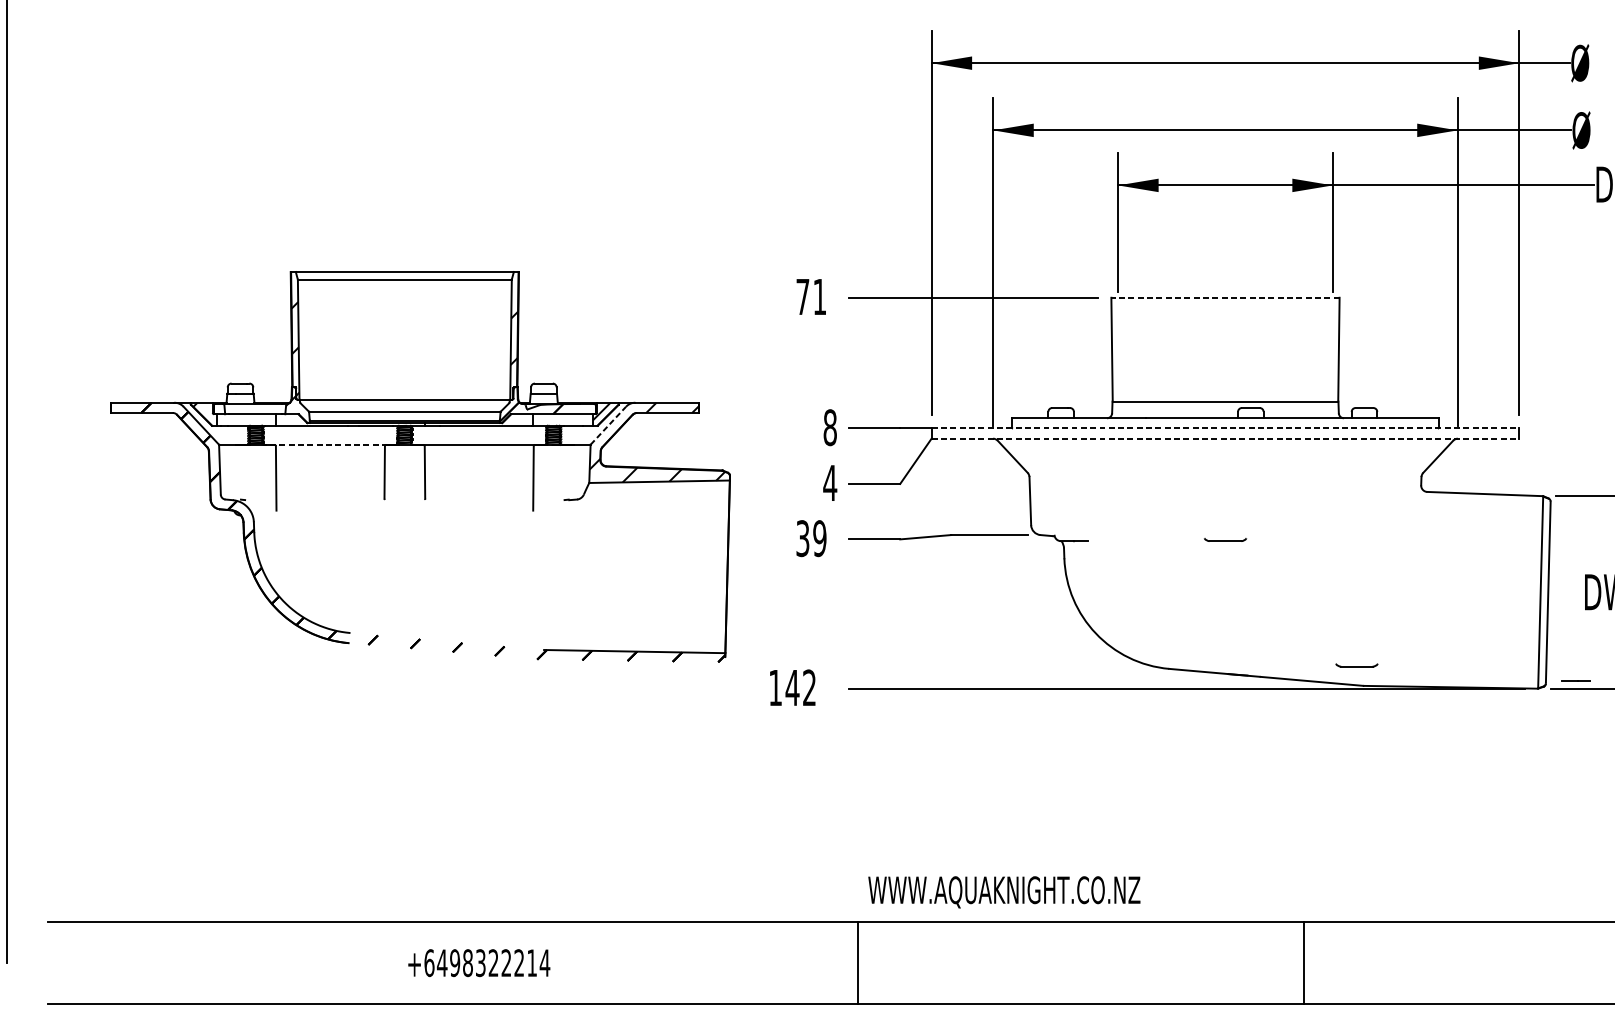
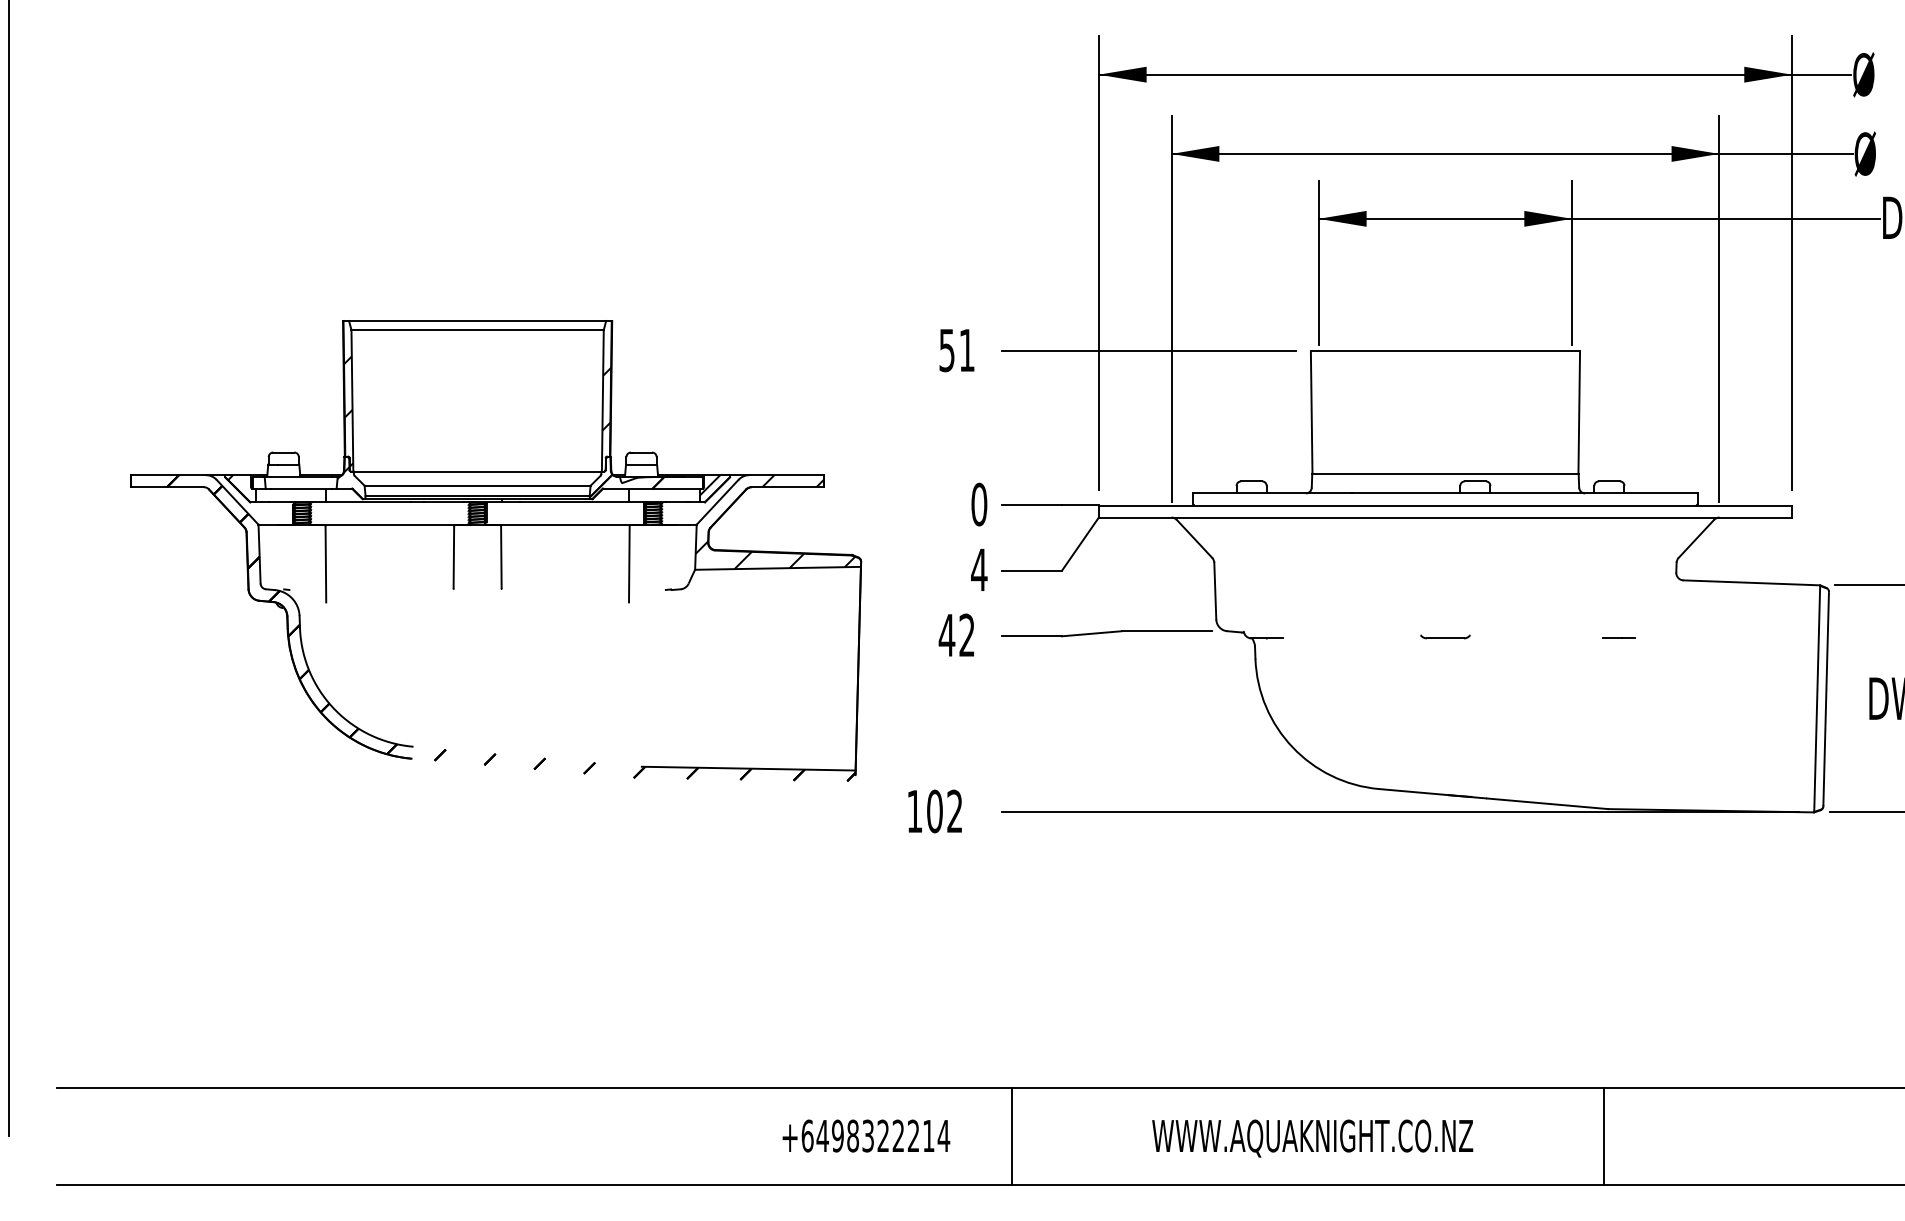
text: (802, 297) -> (946, 350), 71 -> 51
line: (1225, 297) -> (1445, 351), dashed -> solid
line: (608, 425) -> (717, 502), dashed -> solid
text: (830, 427) -> (979, 504), 8 -> 0
line: (1225, 428) -> (1445, 505), dashed -> solid
line: (1225, 438) -> (1445, 517), dashed -> solid
line: (325, 444) -> (384, 524), dashed -> solid
text: (810, 538) -> (956, 635), 39 -> 42
part: (1356, 665) -> (1600, 784), removed
line: (1575, 680) -> (1618, 637), moved
text: (792, 687) -> (934, 811), 142 -> 102
text: (1004, 892) -> (1312, 1138), moved
text: (479, 962) -> (866, 1135), moved
line: (1304, 963) -> (1603, 1136), moved

